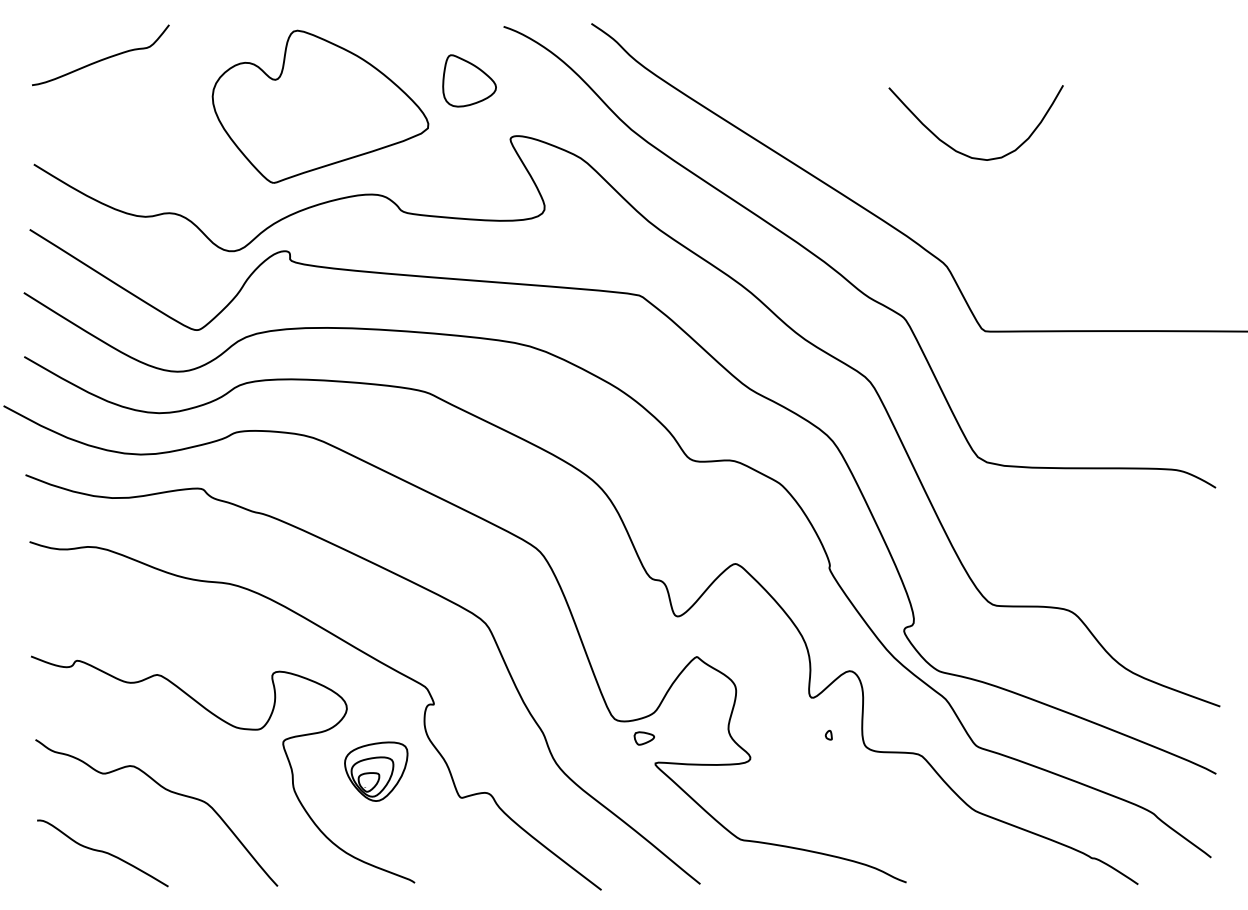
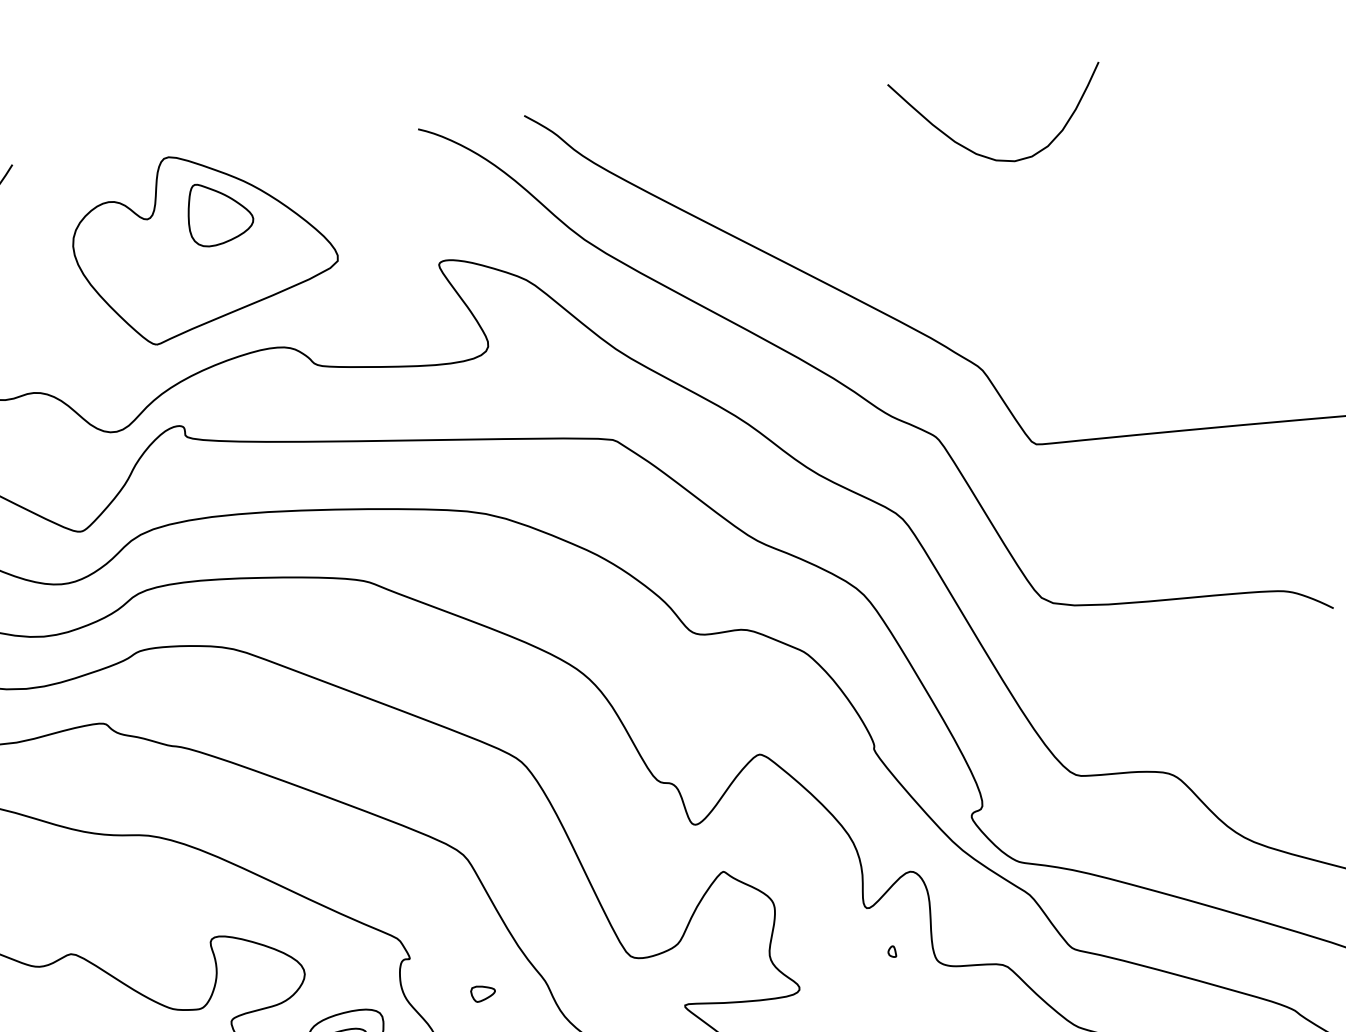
part: (469, 80) -> (220, 213), moved
curve: (964, 153) -> (986, 155), moved
part: (643, 738) -> (482, 993), moved

